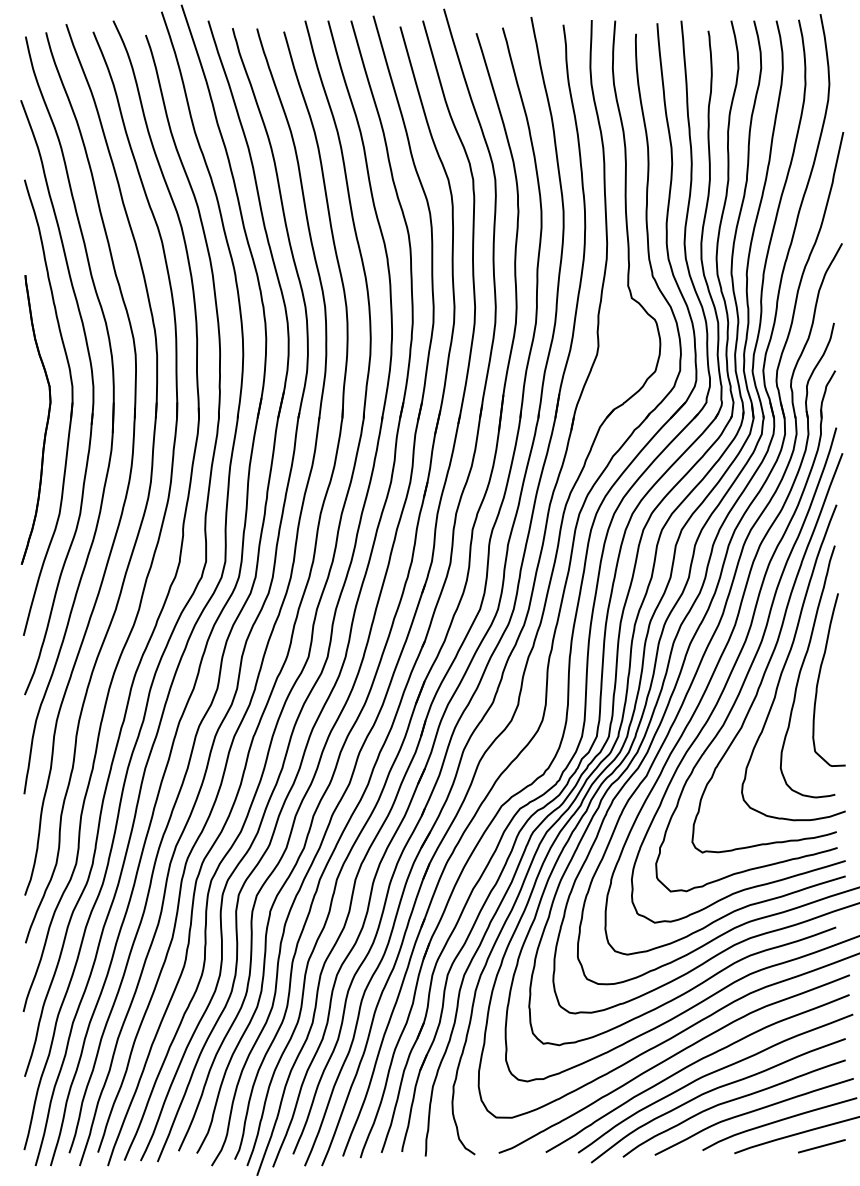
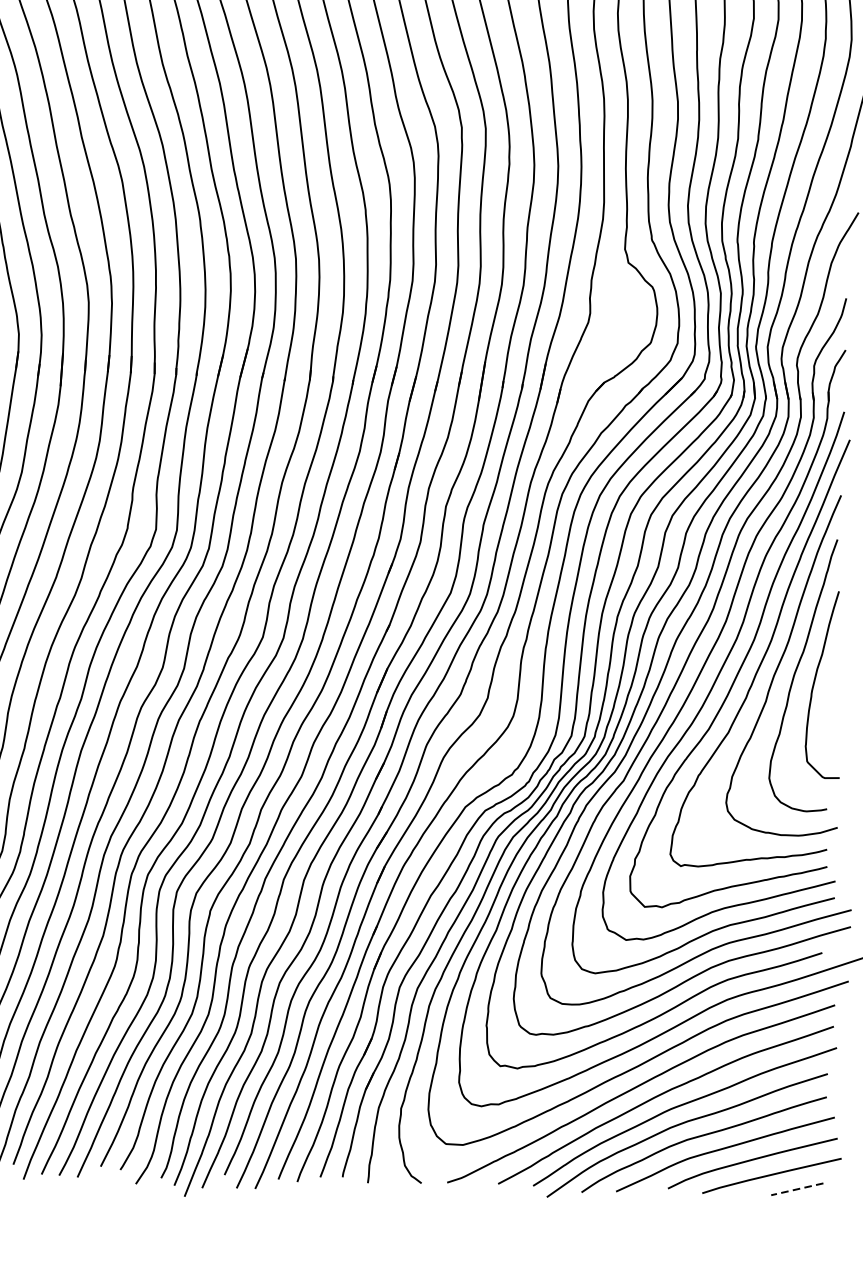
line: (821, 1146) -> (796, 1189), solid -> dashed

